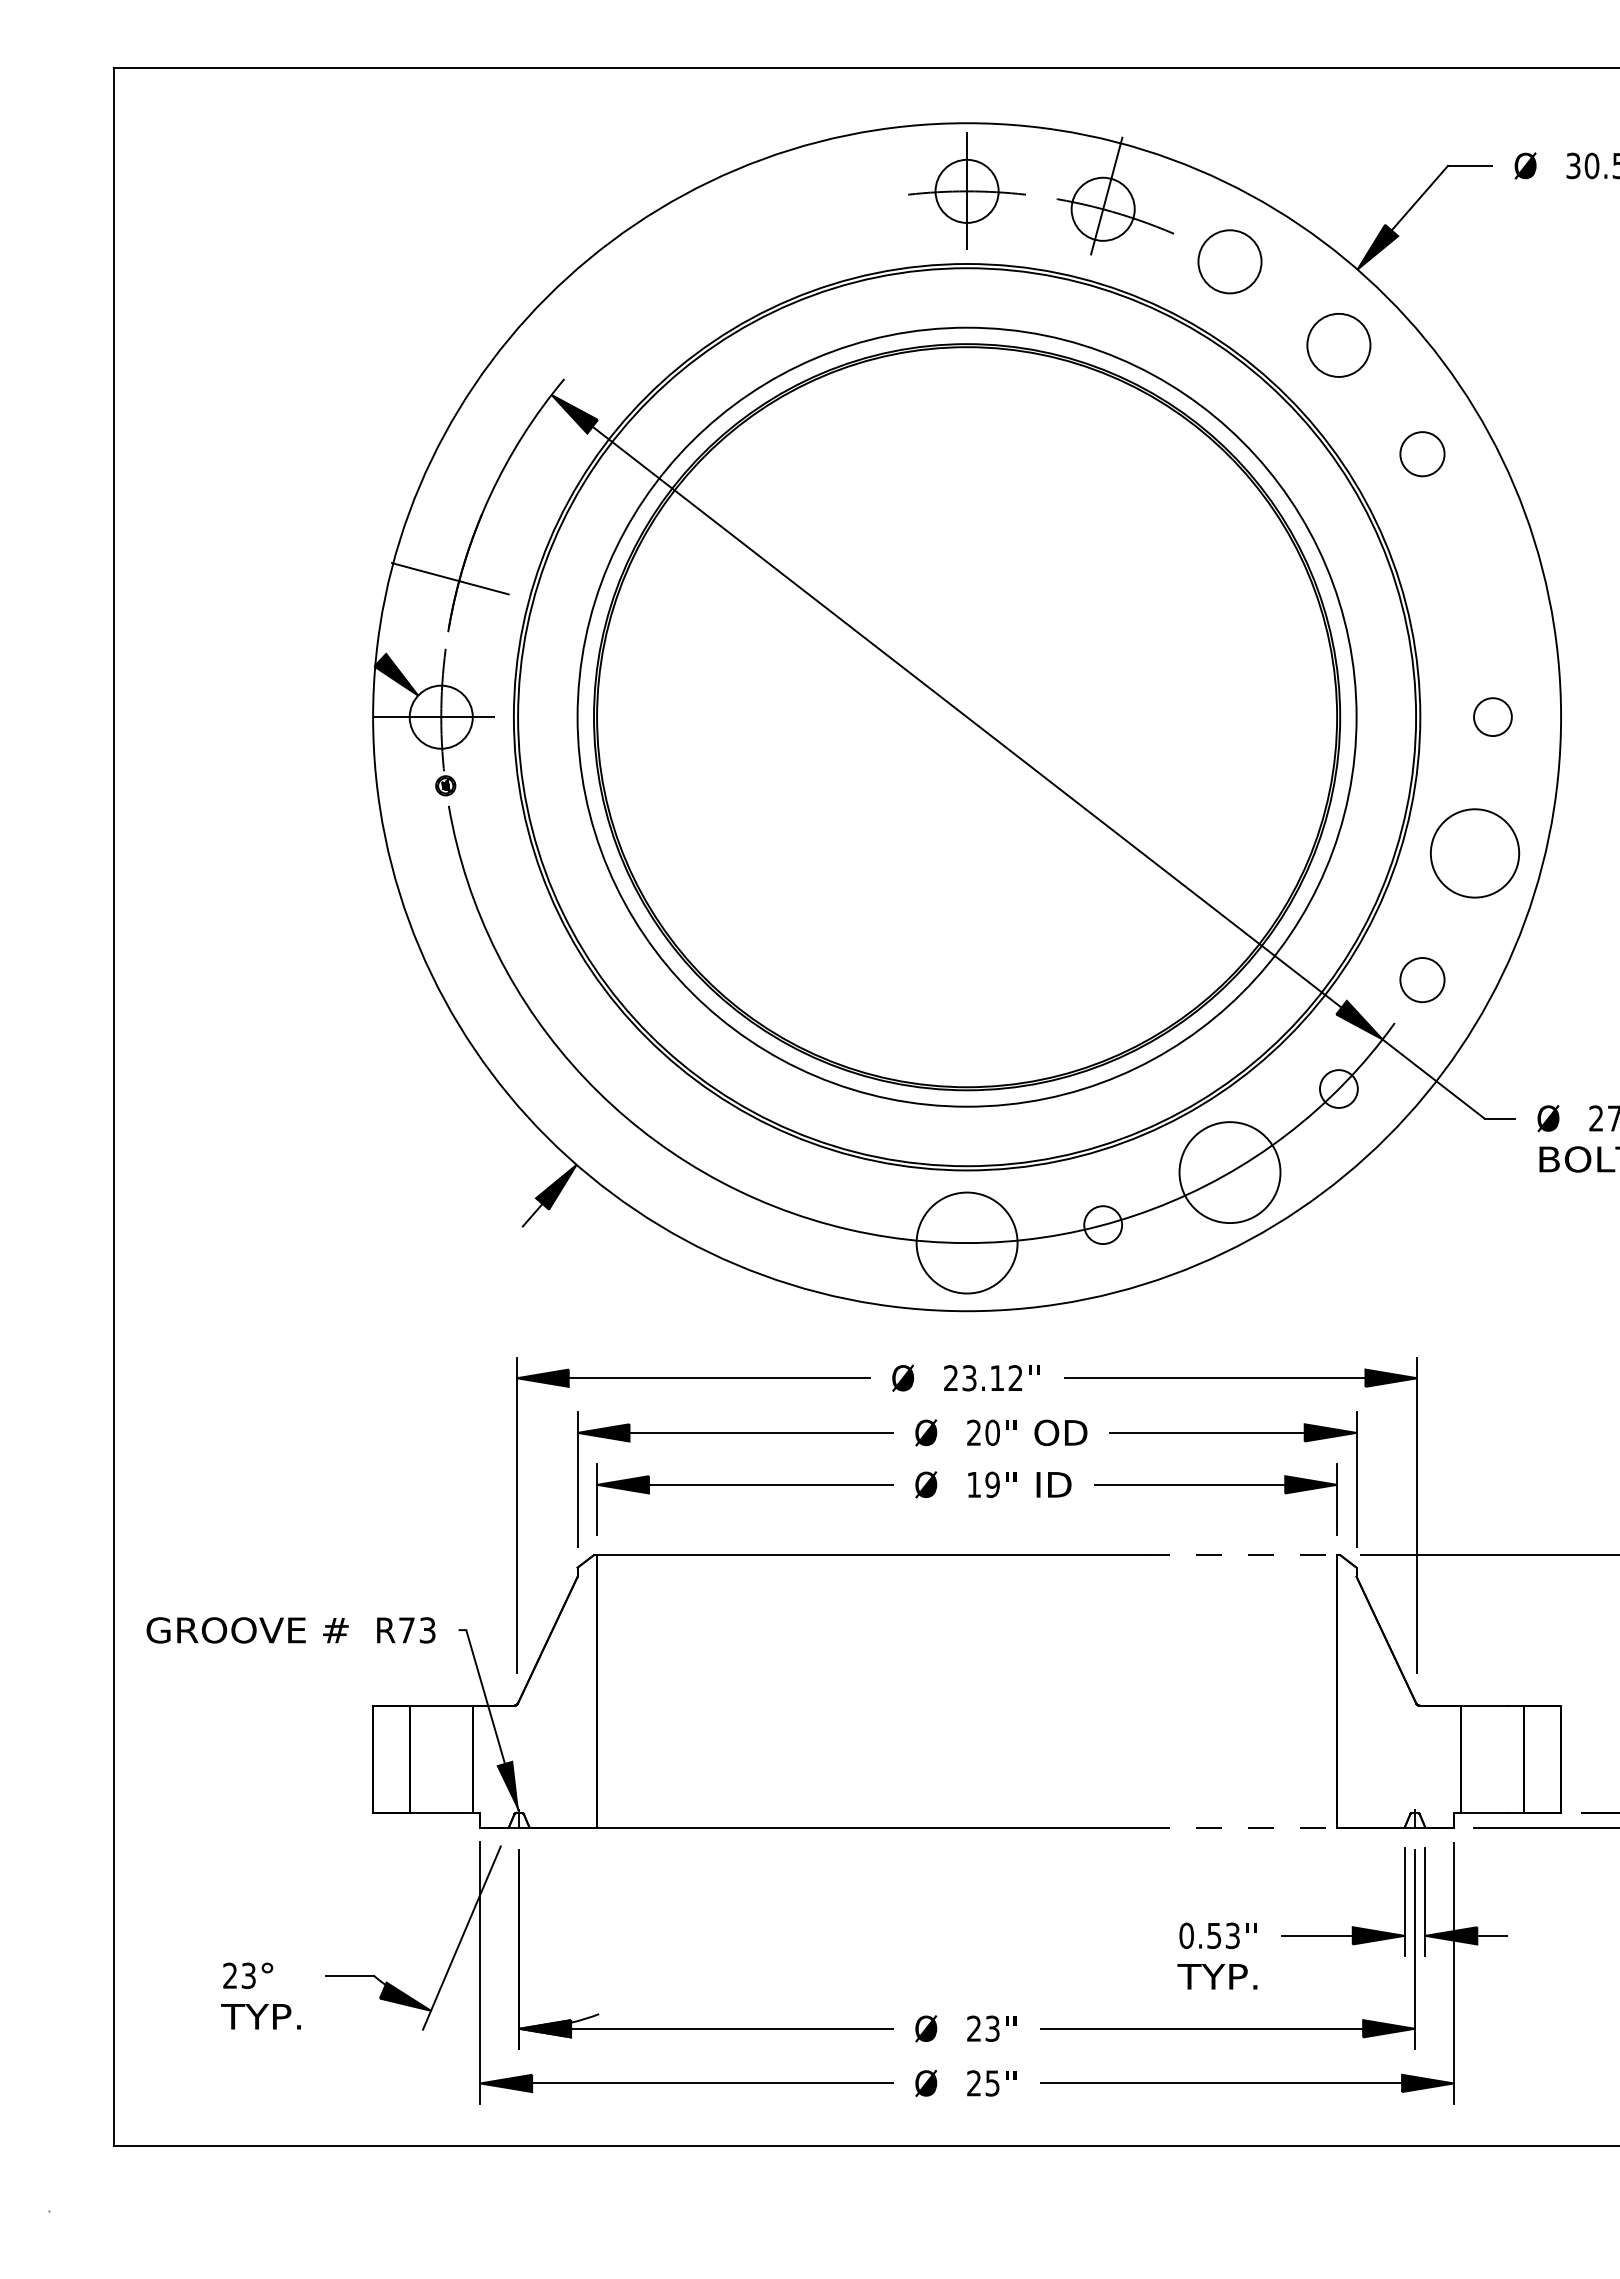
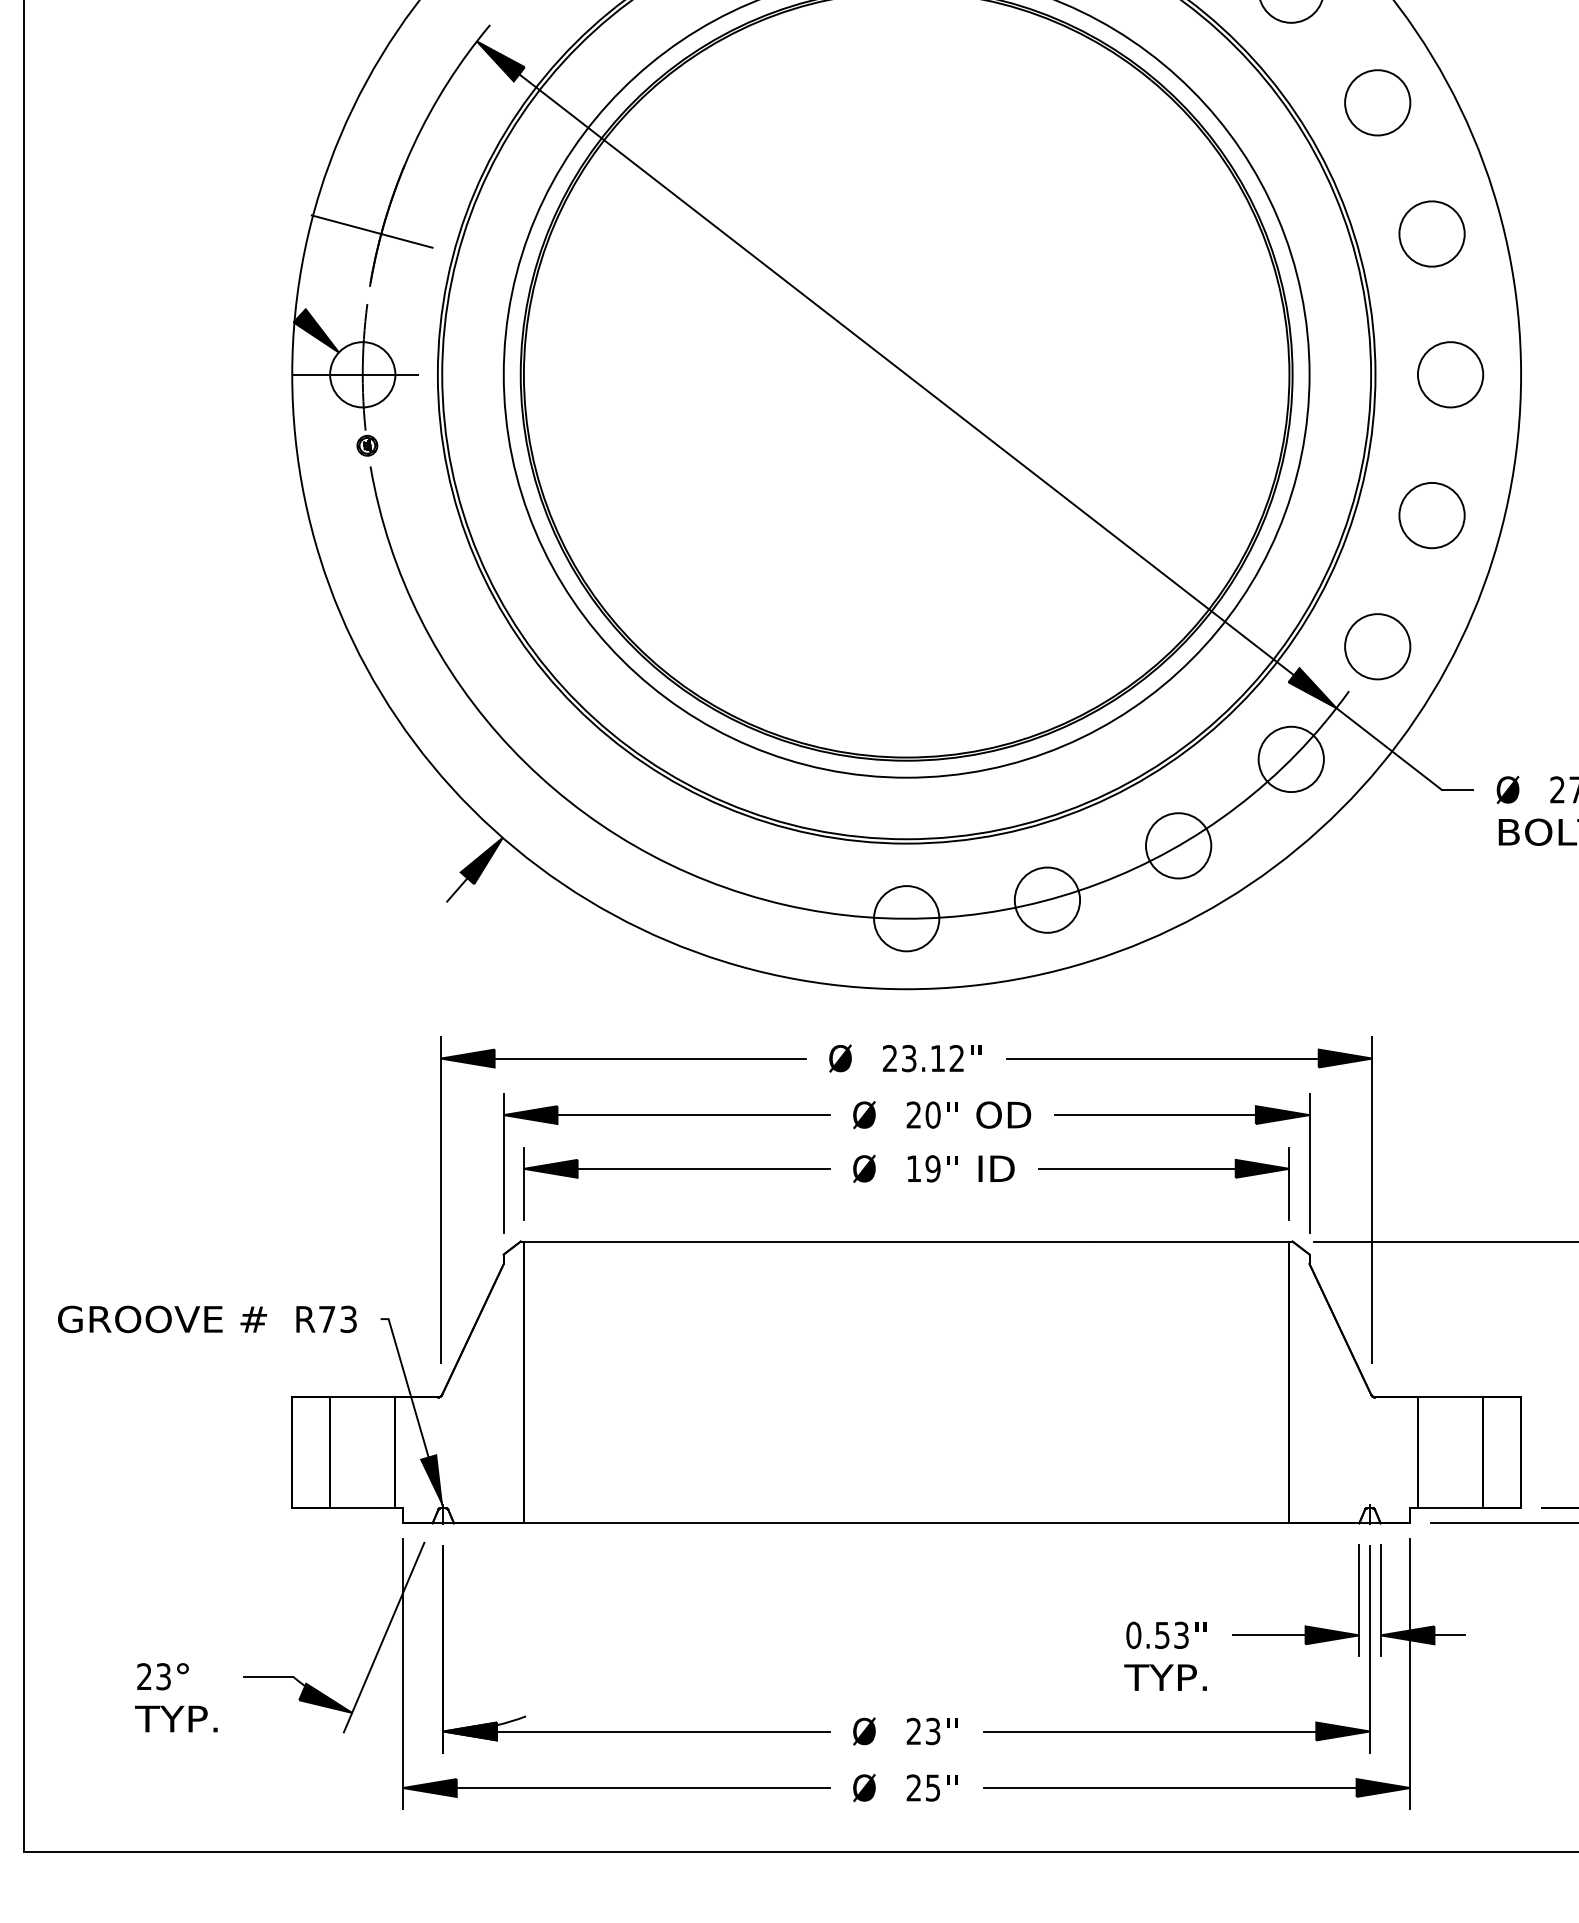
circle: (1422, 453) -> (1377, 102), size x1.43
circle: (1474, 580) -> (1431, 233), added
circle: (1492, 716) -> (1450, 374), size x1.67
circle: (1474, 852) -> (1431, 514), size x0.71
circle: (1422, 979) -> (1377, 646), size x1.43
circle: (1338, 1088) -> (1290, 758), size x1.67
circle: (1229, 1172) -> (1178, 845), size x0.62
circle: (1102, 1224) -> (1046, 899), size x1.67
circle: (966, 1242) -> (906, 918), size x0.62
line: (1241, 1555) -> (1190, 1241), dashed -> solid
line: (1241, 1827) -> (1190, 1523), dashed -> solid

